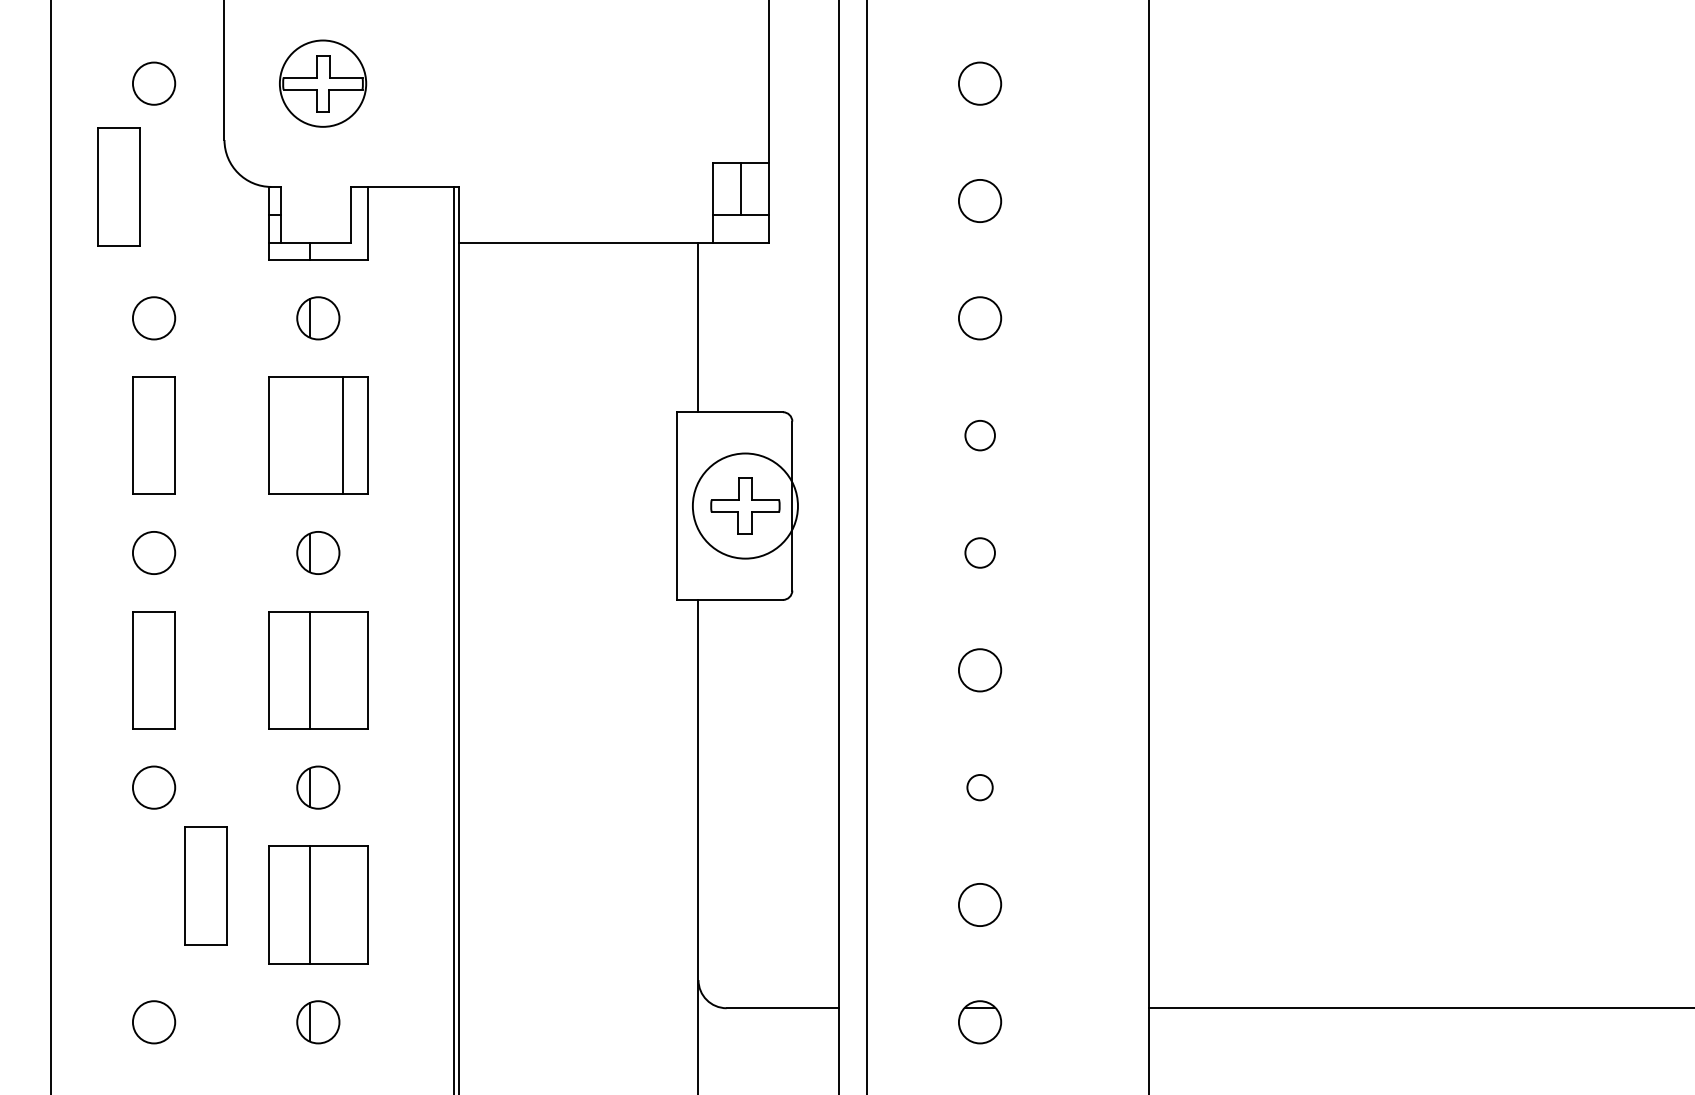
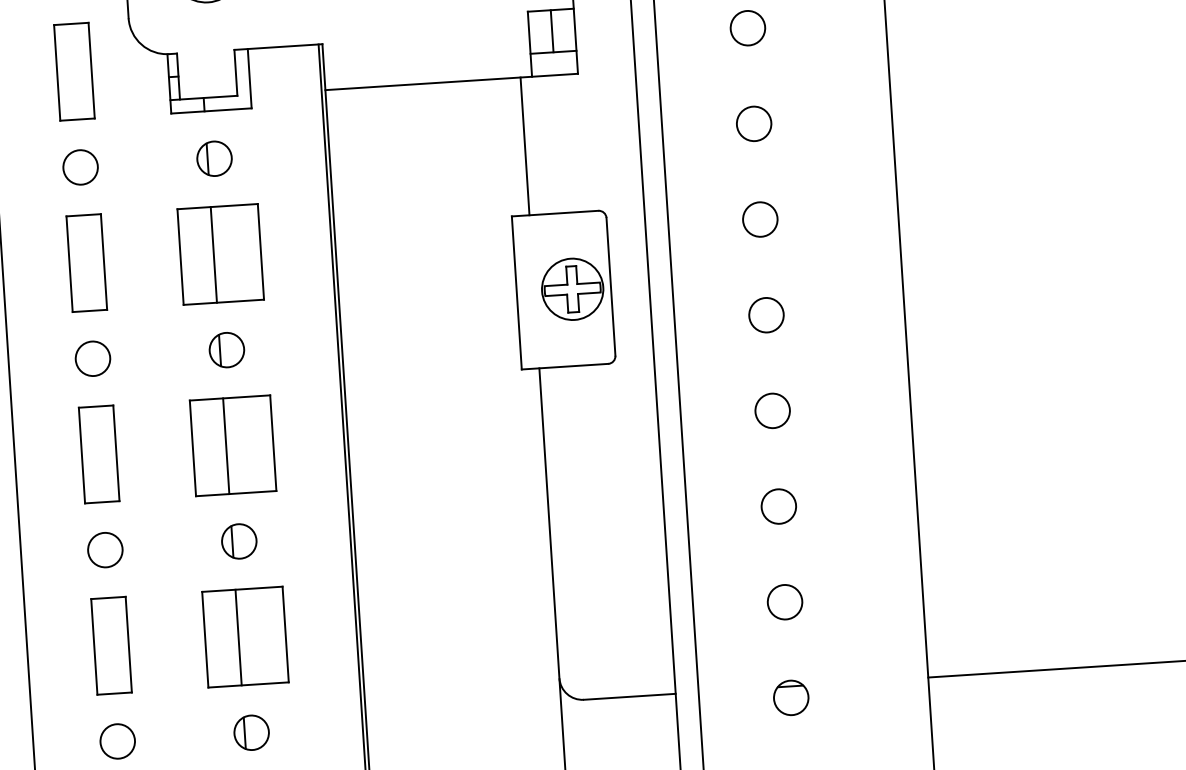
part: (118, 186) -> (73, 71), moved
line: (342, 435) -> (213, 254), moved
circle: (980, 435) -> (760, 219), size x1.43
circle: (744, 505) -> (571, 288), size x0.71
circle: (980, 552) -> (766, 314), size x1.43
circle: (979, 787) -> (778, 506), size x1.67
part: (205, 885) -> (111, 645), moved

